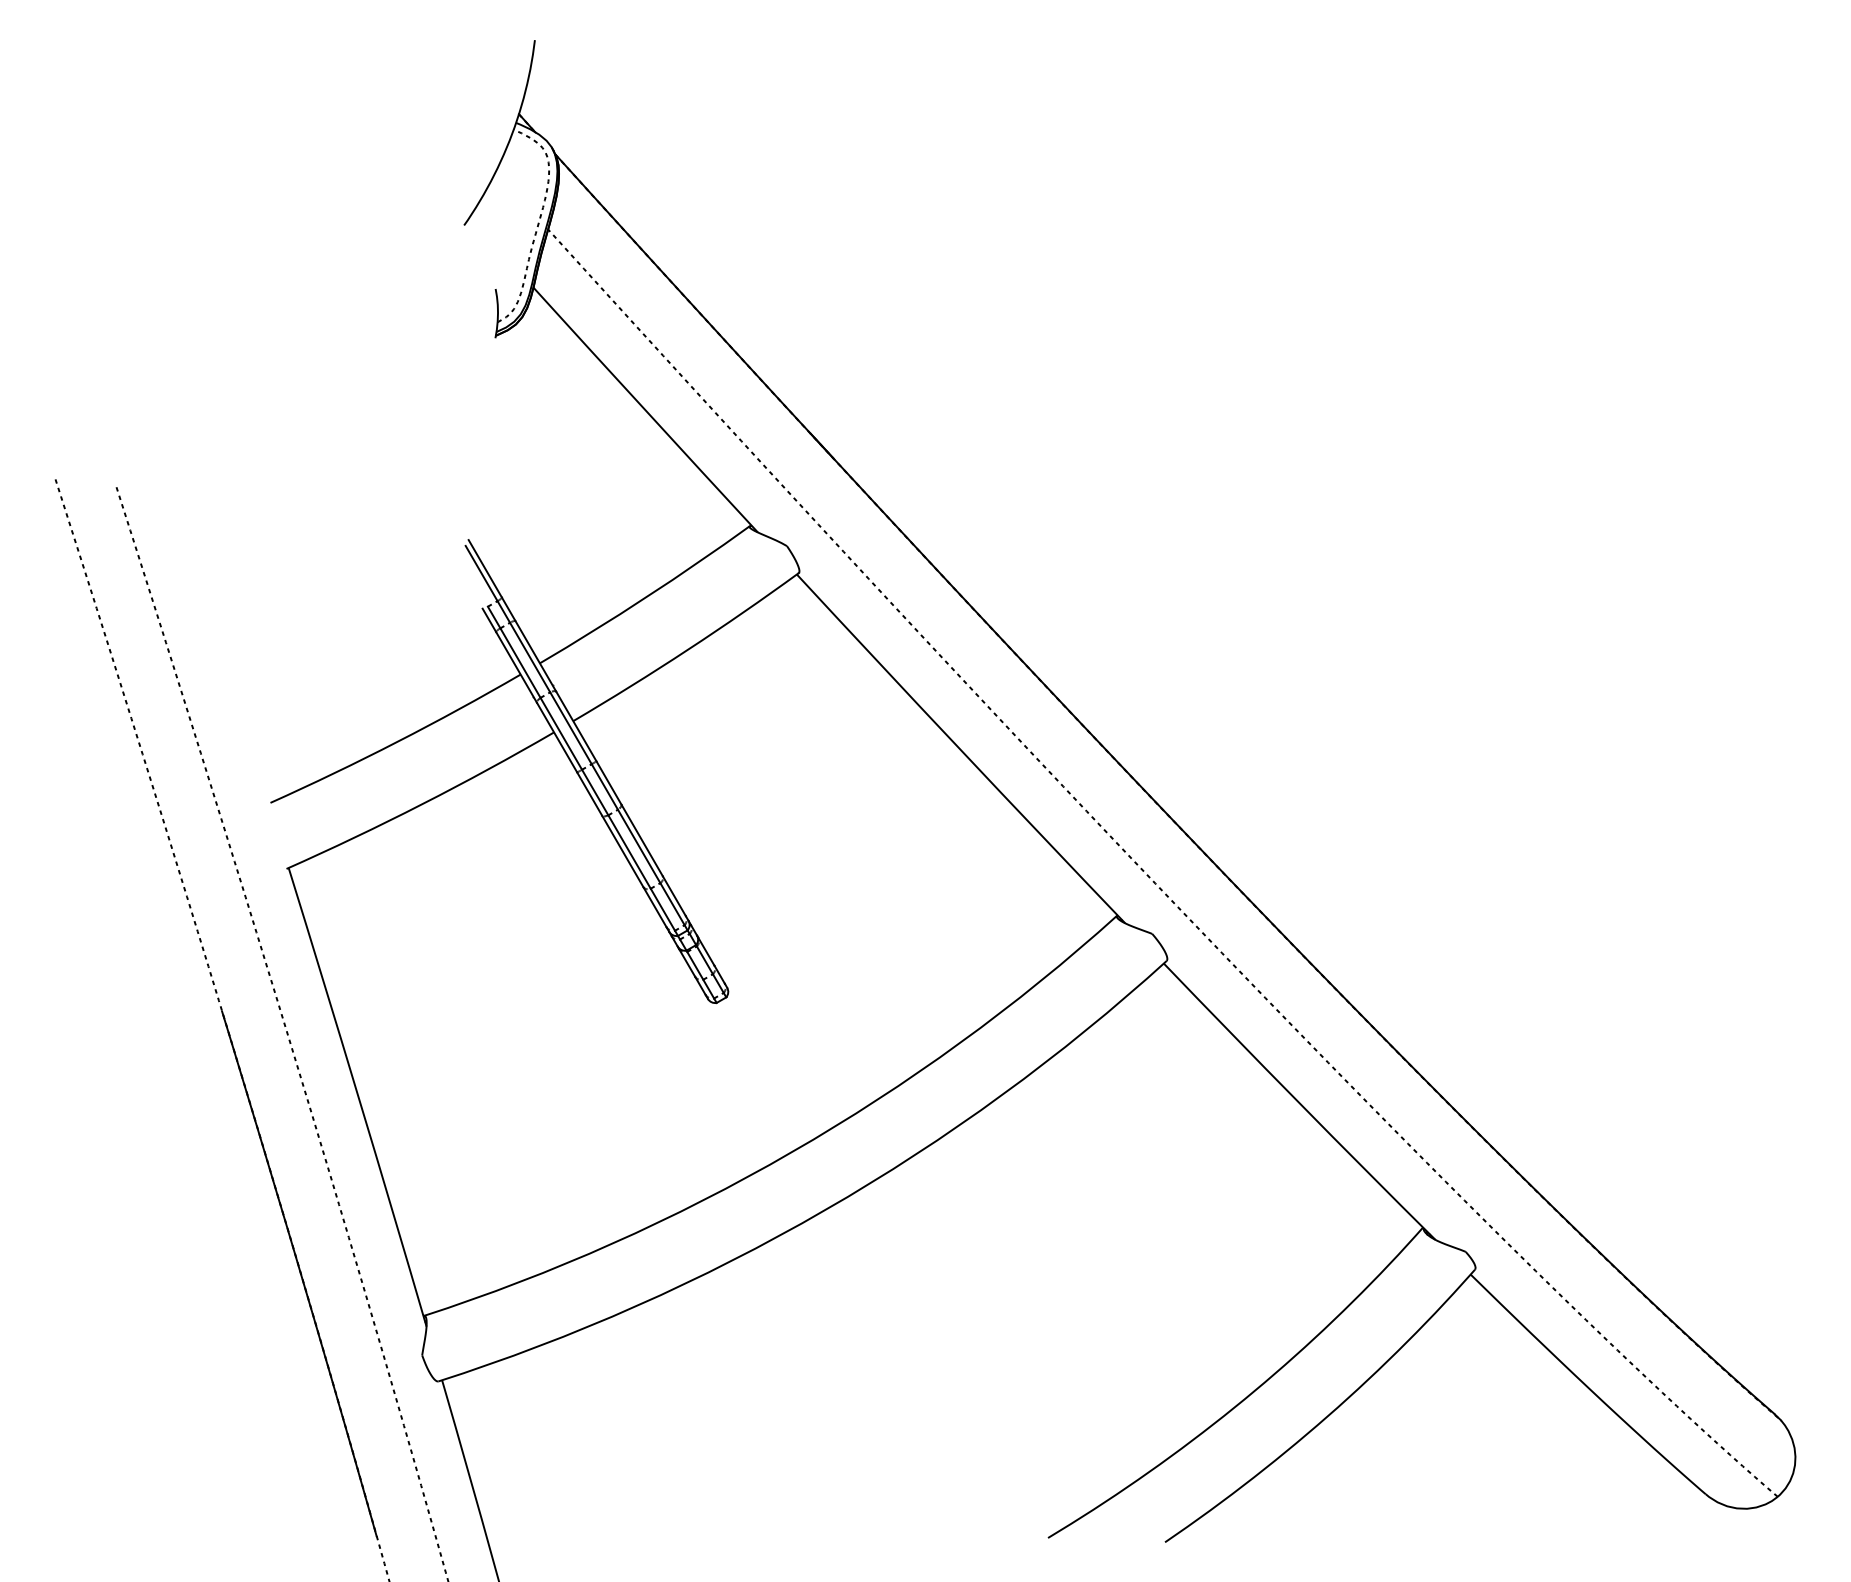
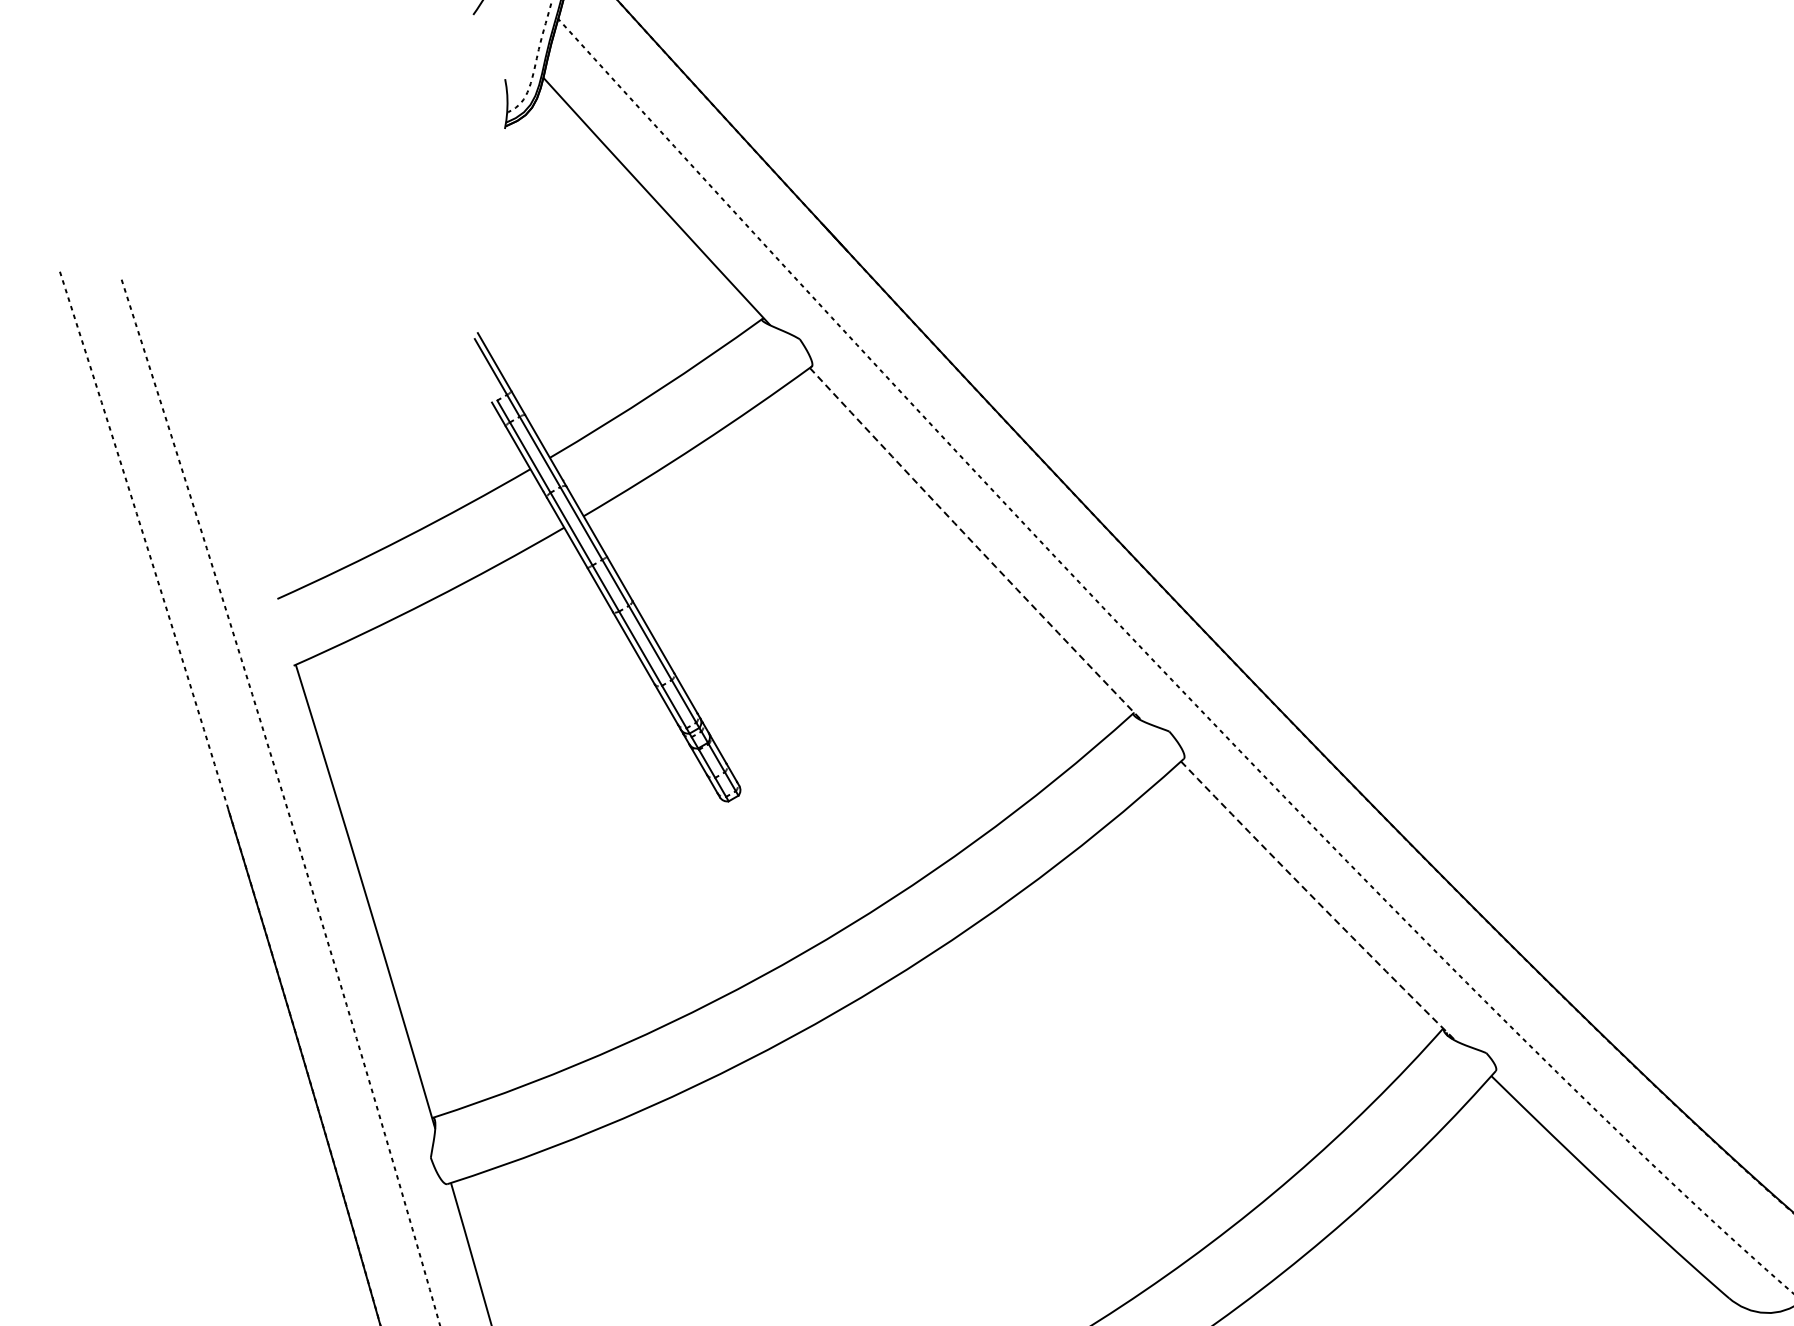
arc: (960, 749) -> (975, 544), solid -> dashed
arc: (1298, 1102) -> (1317, 902), solid -> dashed

